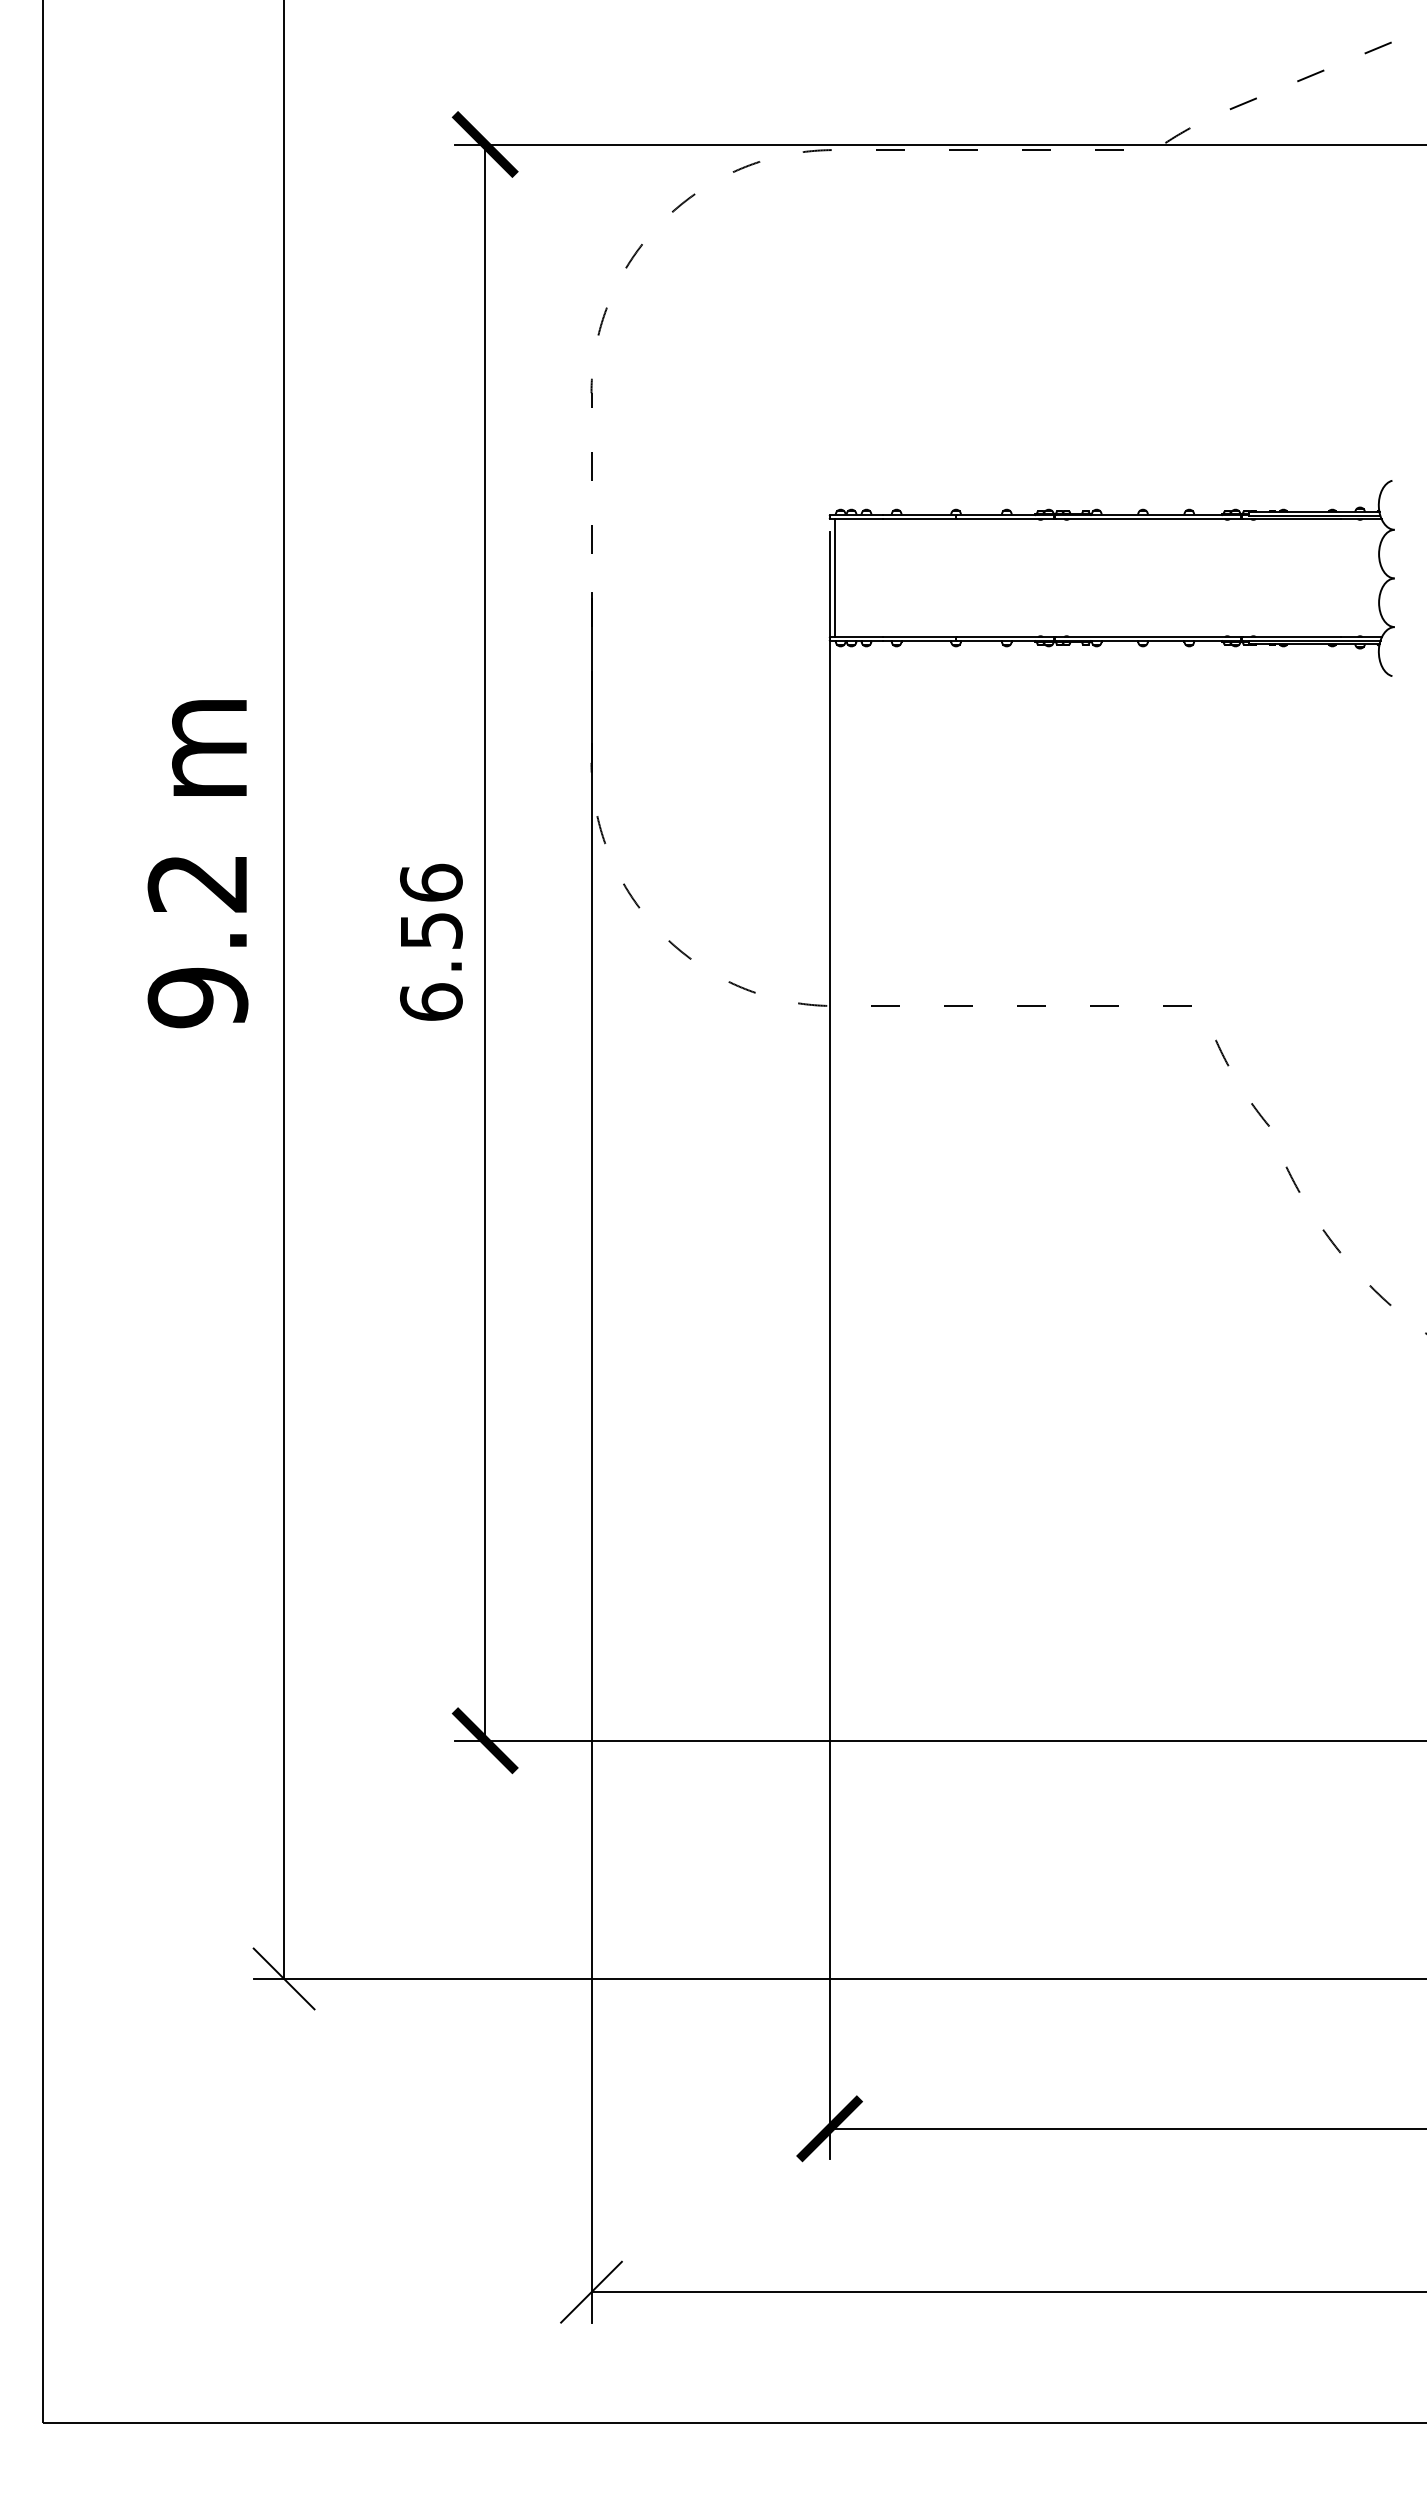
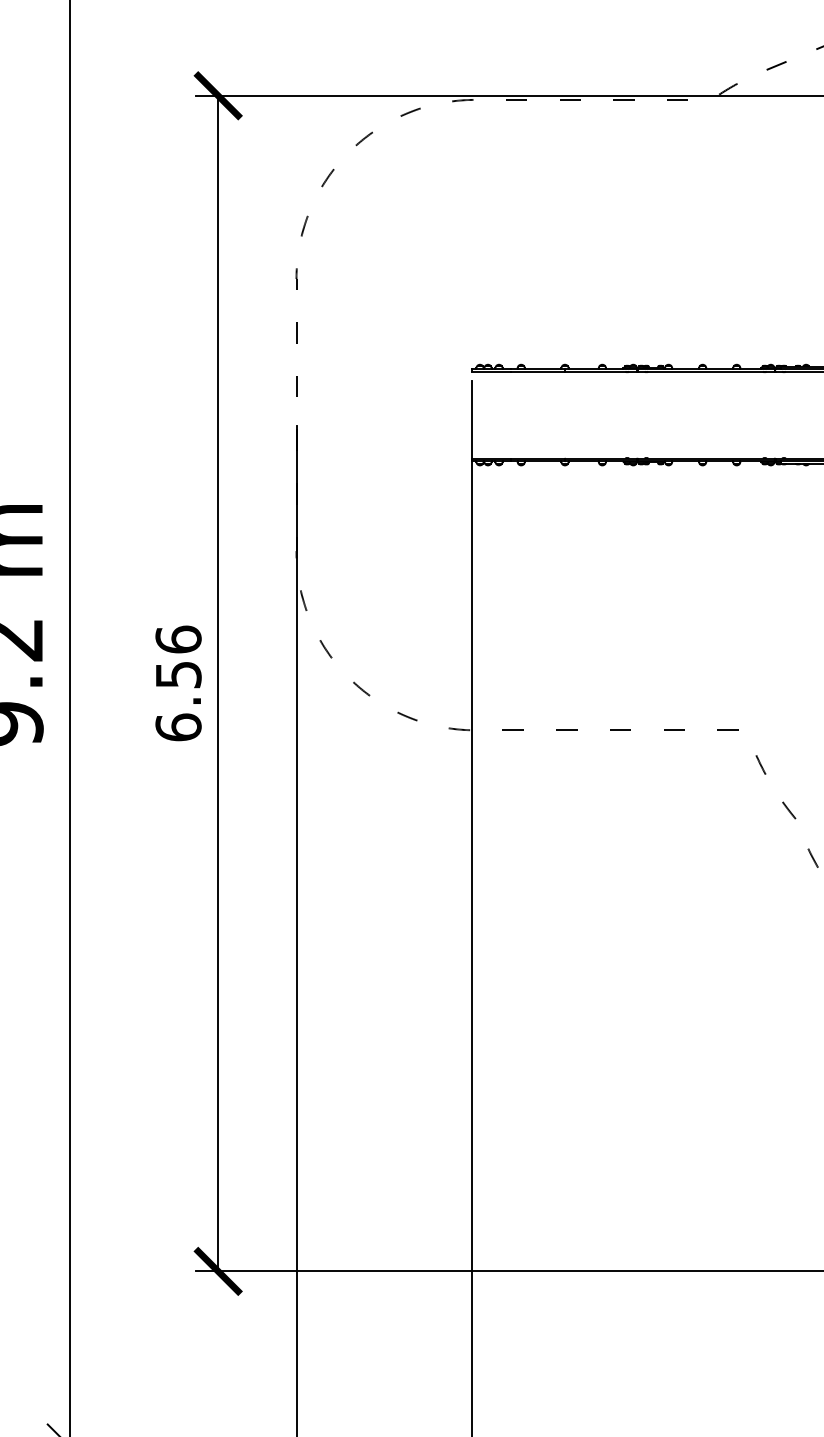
line: (834, 577) -> (475, 414), removed

